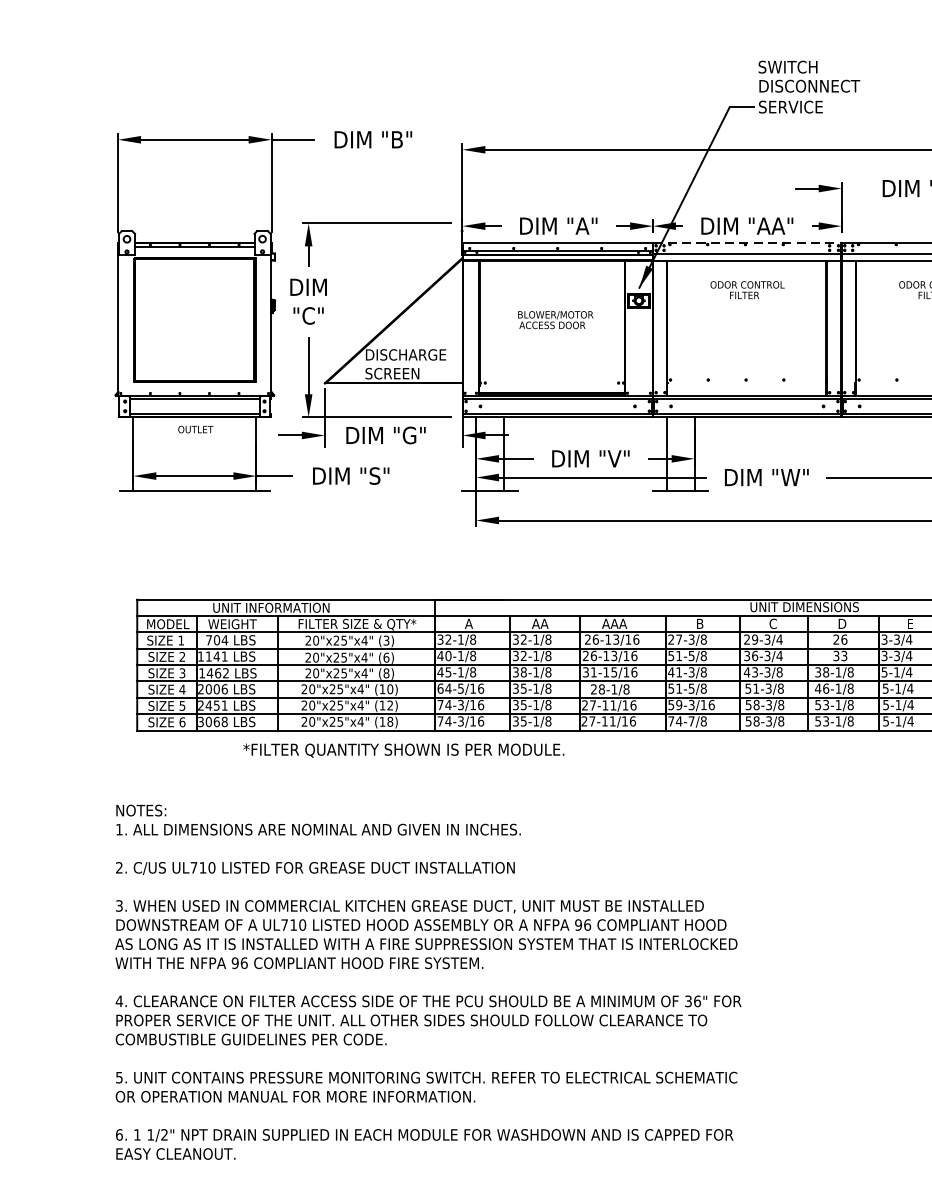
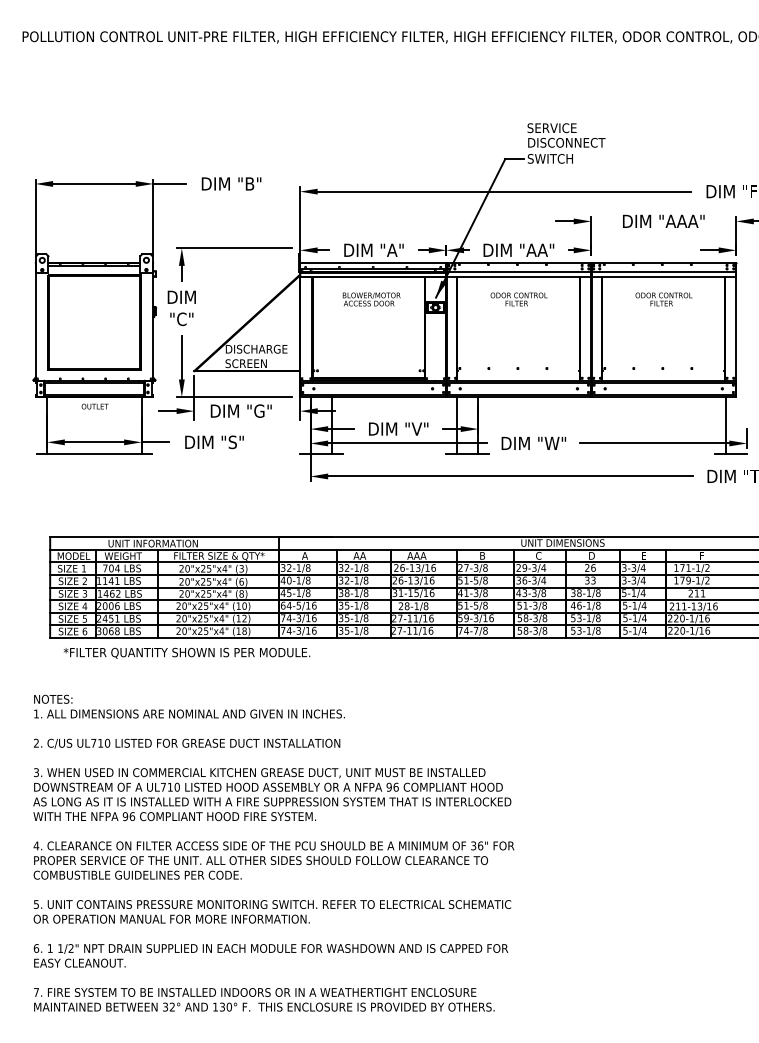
text: (794, 67) -> (555, 128), SWITCH -> SERVICE
text: (794, 106) -> (555, 158), SERVICE -> SWITCH
line: (748, 243) -> (519, 263), dashed -> solid
text: (555, 320) -> (371, 299), moved
text: (403, 749) -> (186, 652), moved

